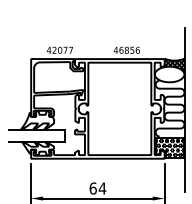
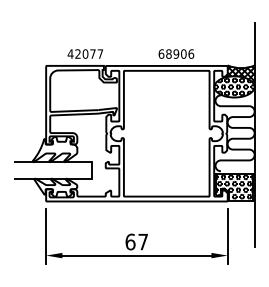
text: (124, 49) -> (172, 53), 46856 -> 68906
hatch: (169, 74) -> (234, 86), added
text: (102, 188) -> (143, 242), 64 -> 67

